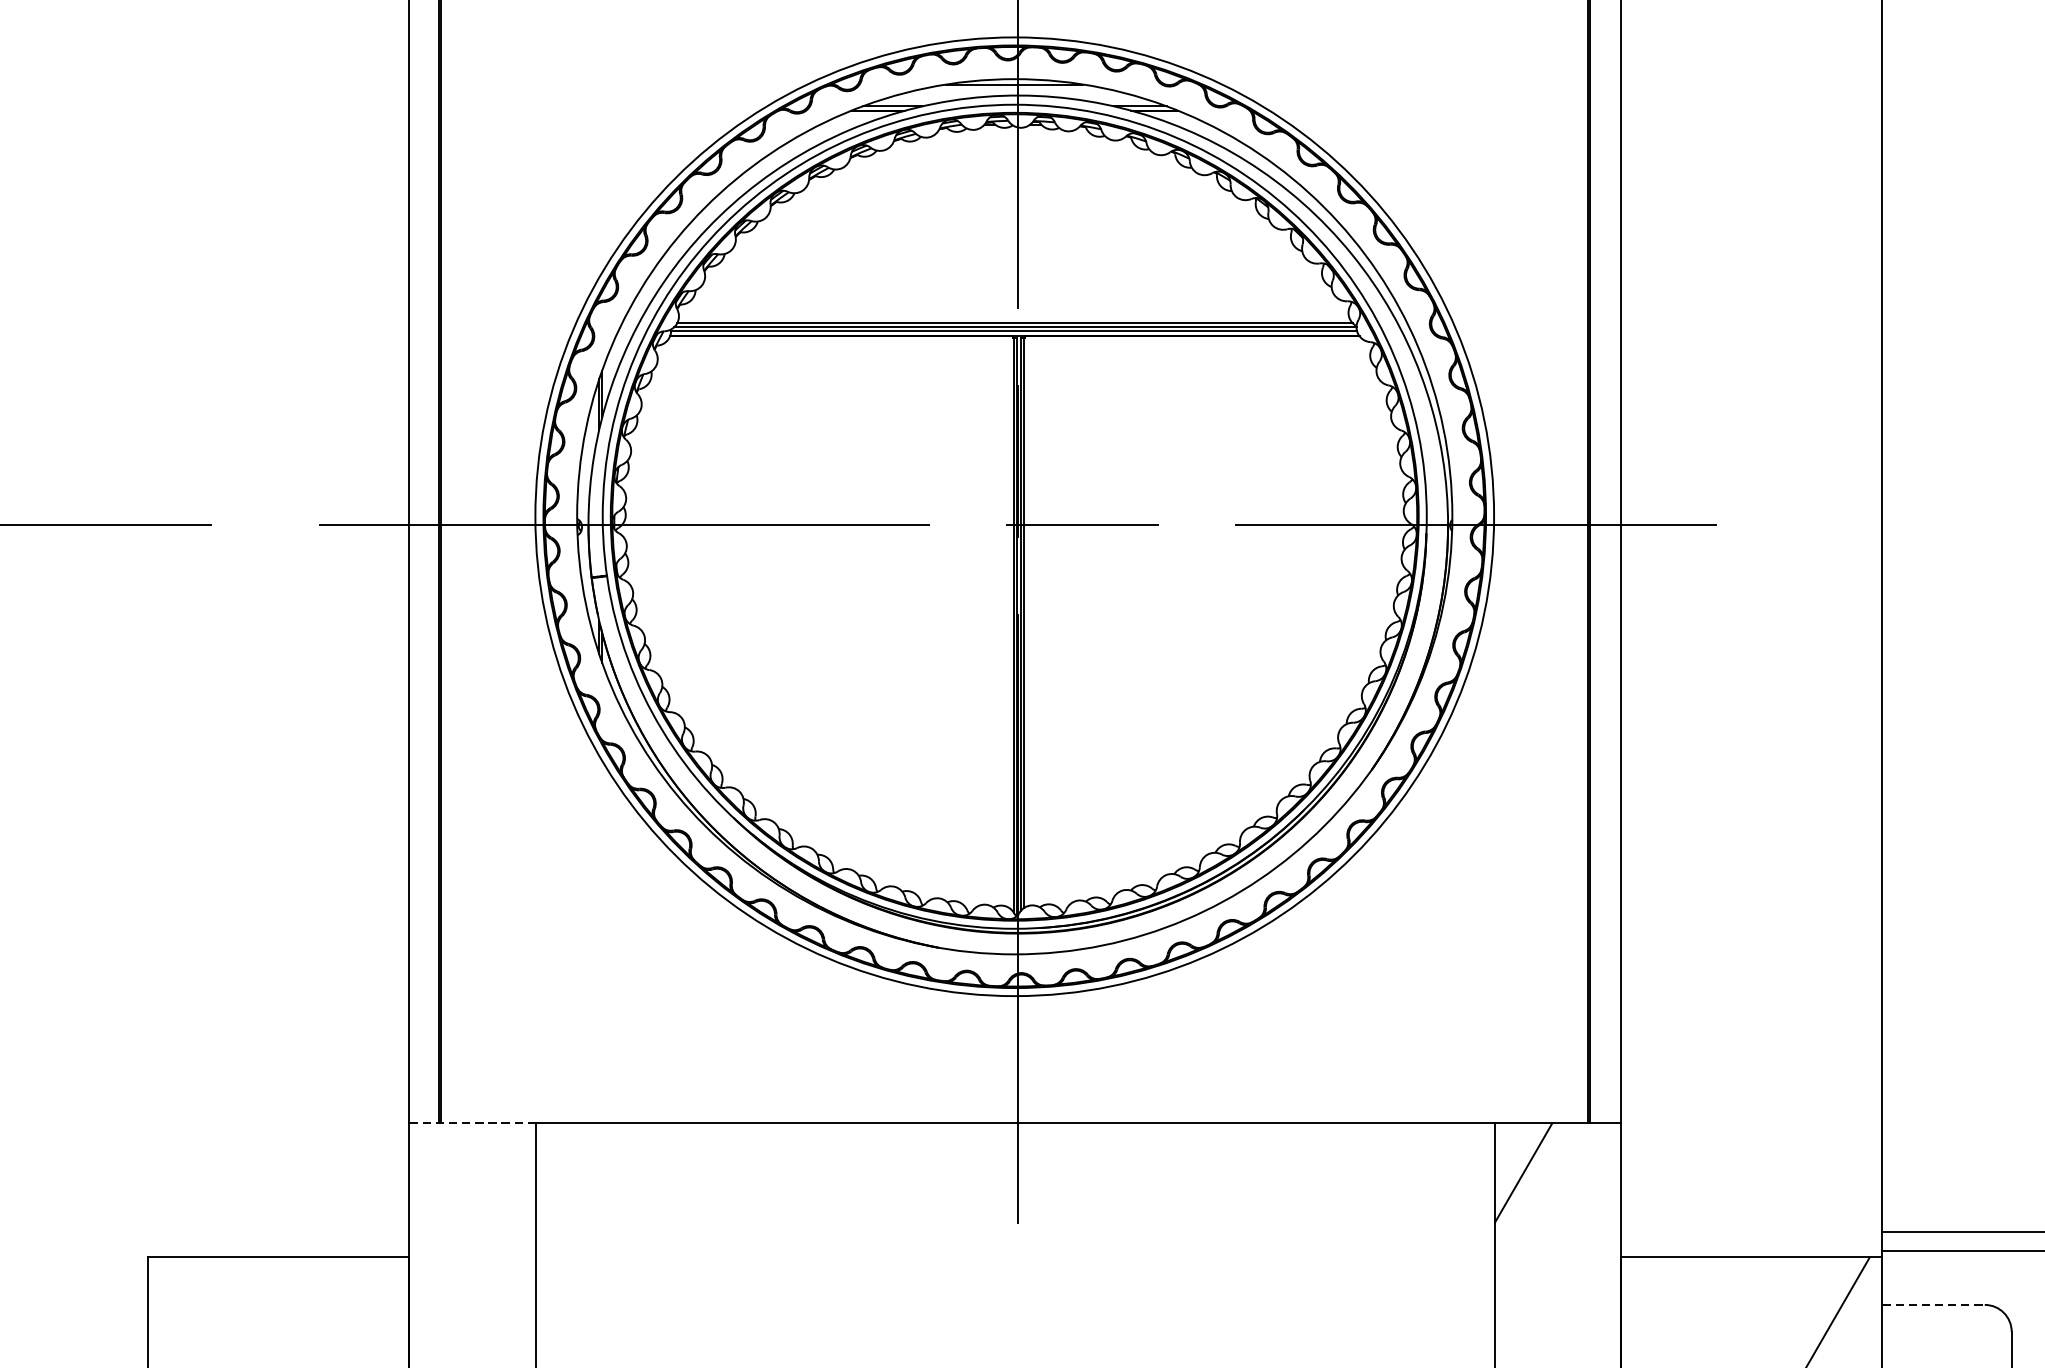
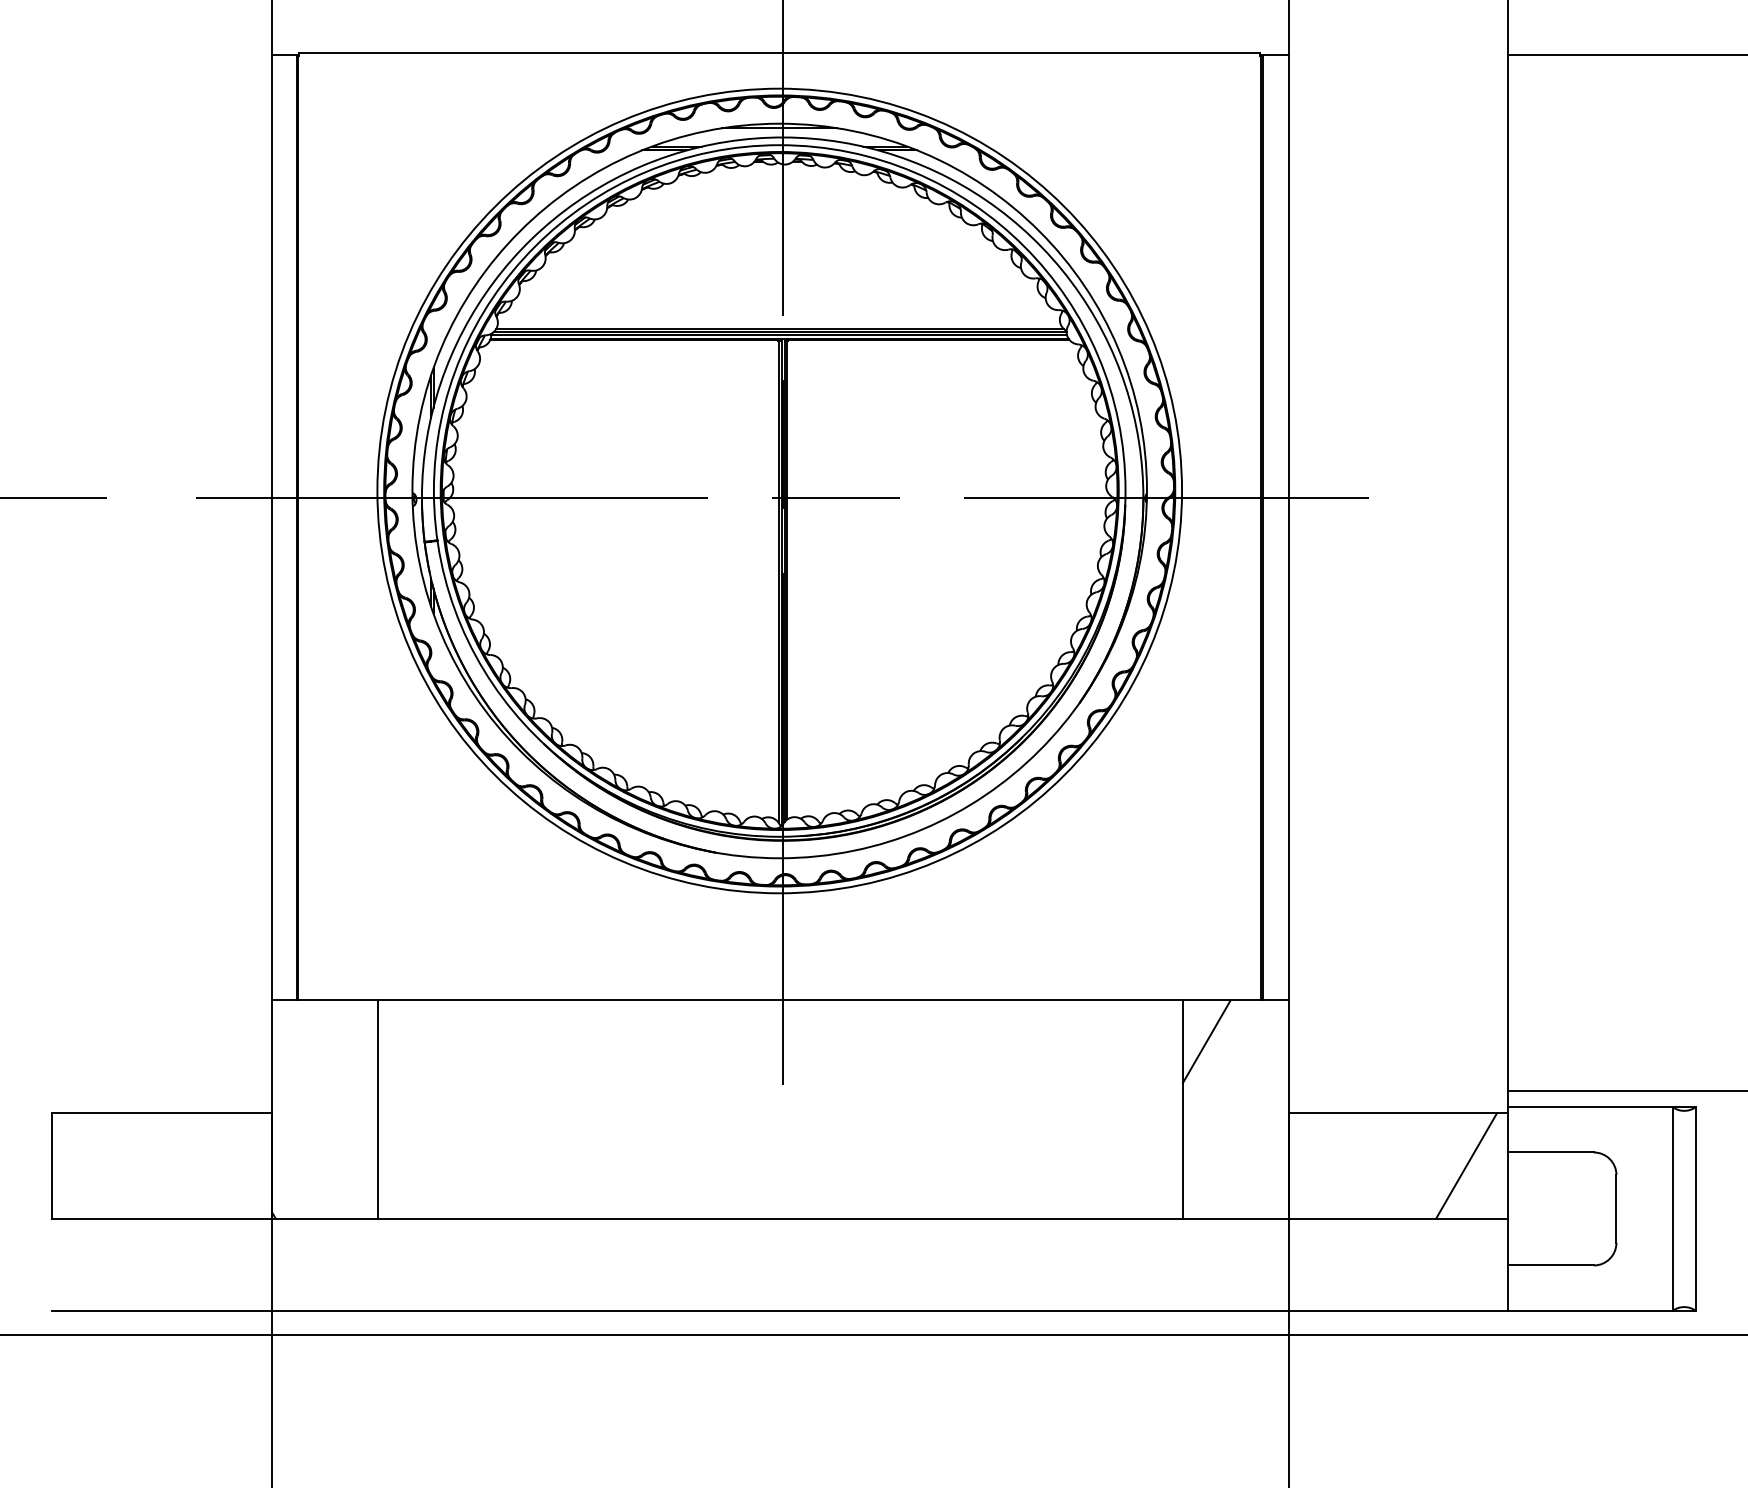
line: (472, 1122) -> (324, 999), dashed -> solid
line: (1933, 1304) -> (1550, 1152), dashed -> solid

